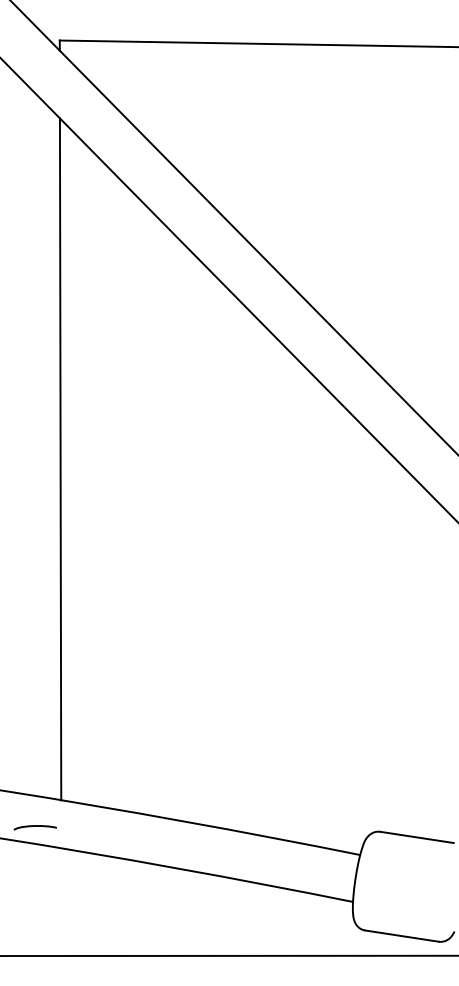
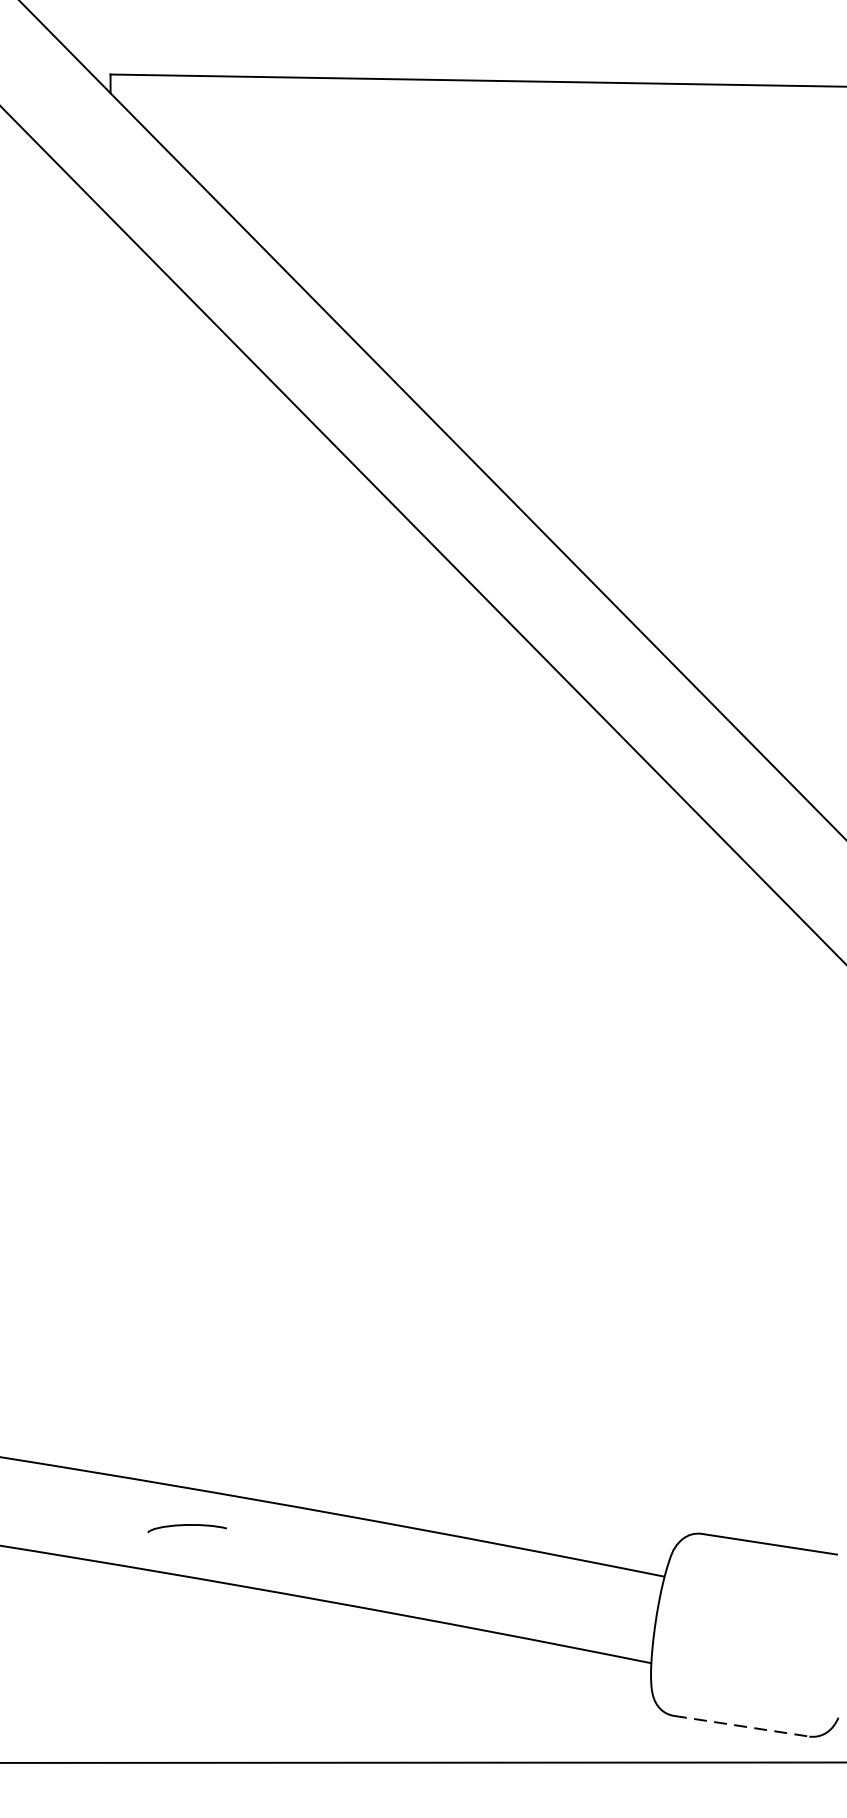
line: (60, 459) -> (111, 847), removed
curve: (34, 826) -> (185, 1525), moved
line: (402, 936) -> (742, 1726), solid -> dashed

